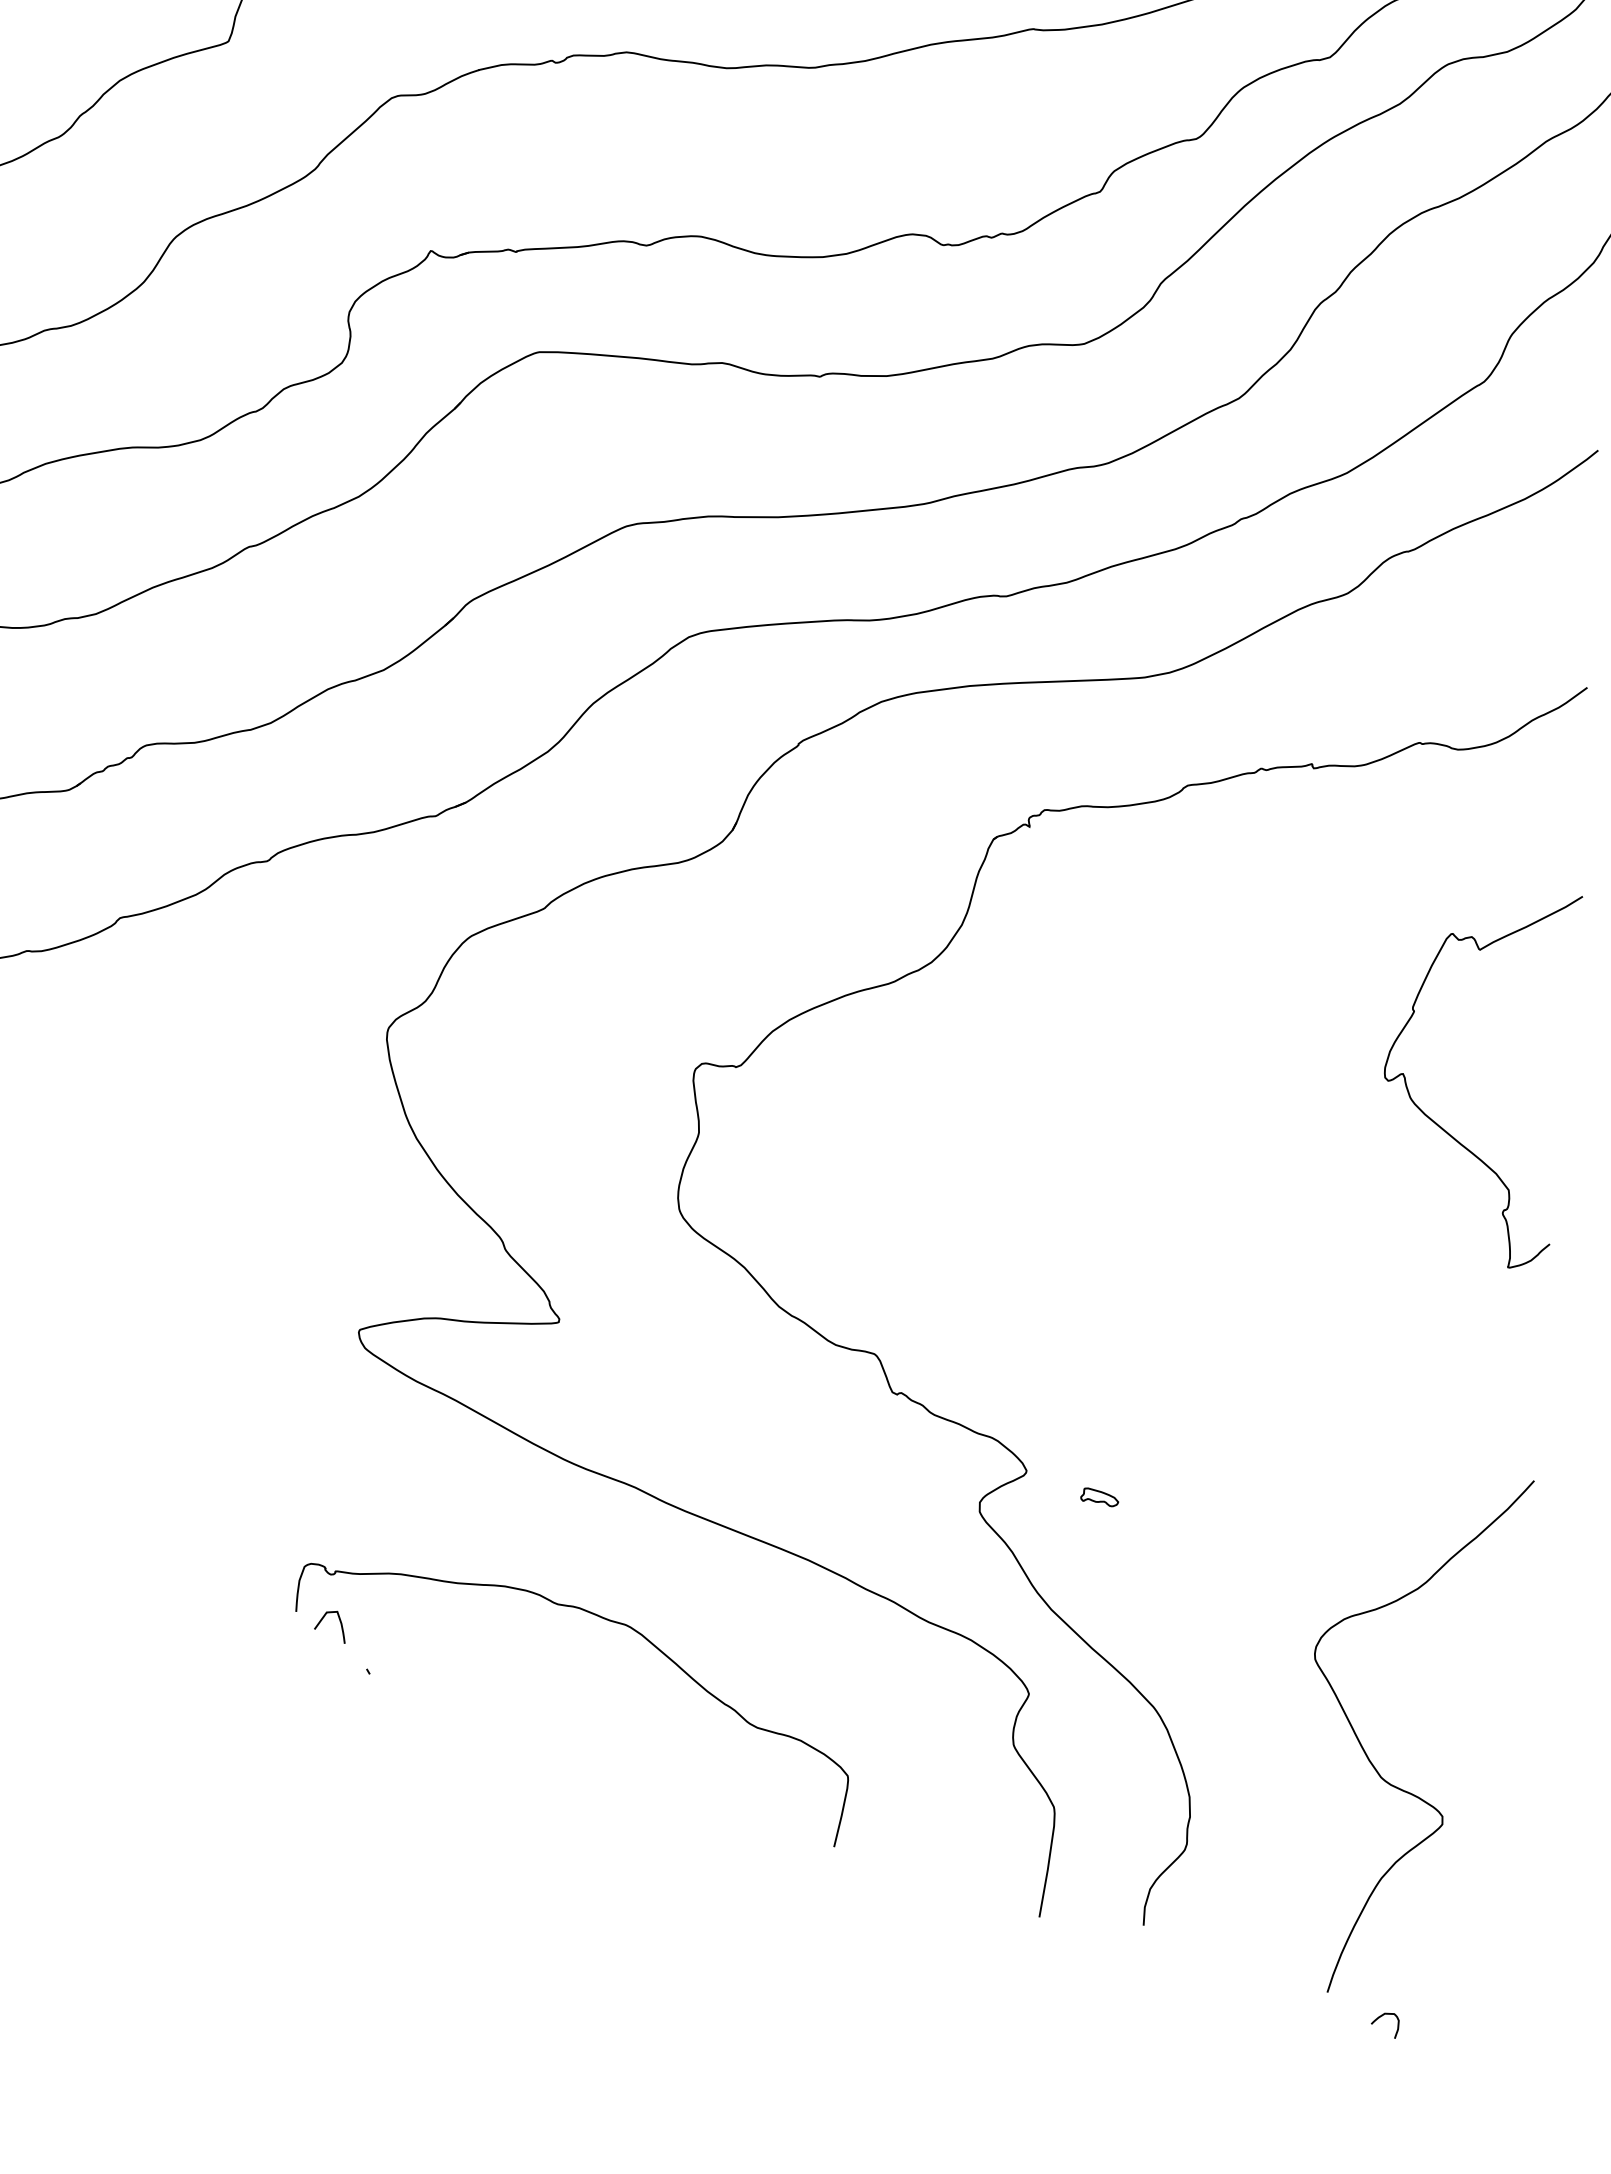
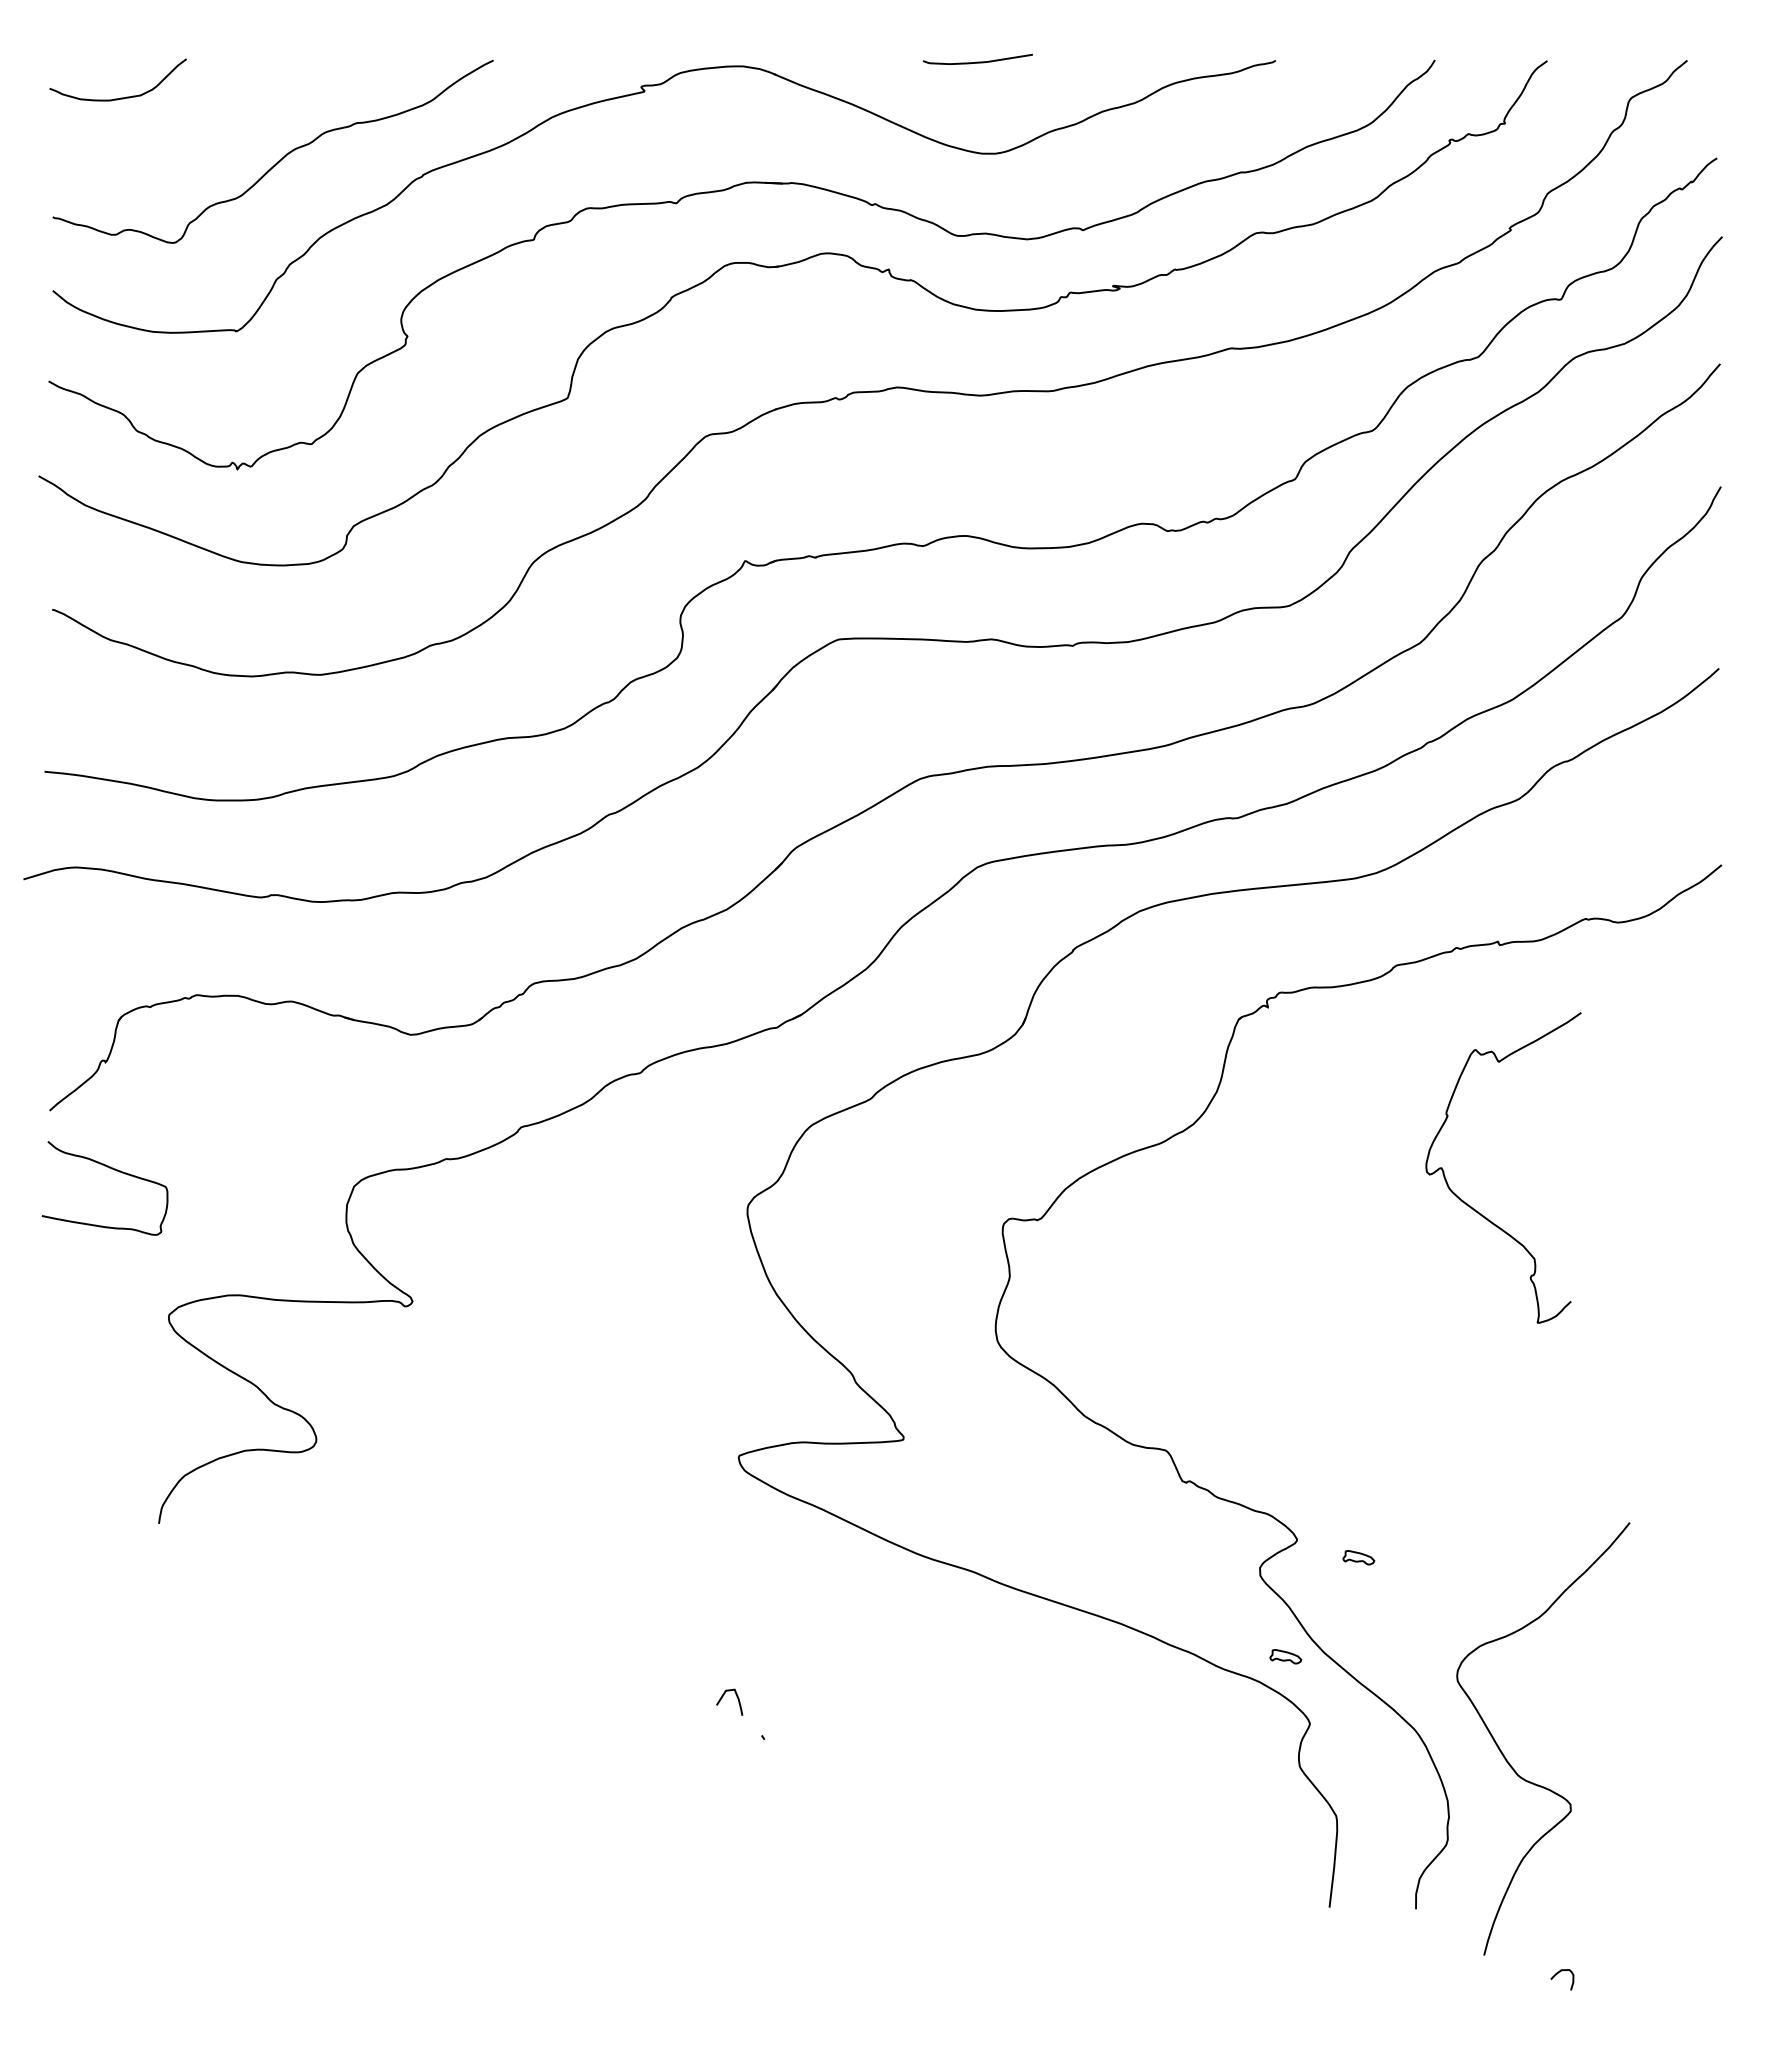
curve: (1439, 1125) -> (1474, 1208), moved
part: (1004, 1611) -> (1285, 1656), added
curve: (605, 1620) -> (956, 1683), removed
curve: (1371, 1761) -> (1509, 1762), moved
curve: (1379, 2018) -> (1557, 1974), moved

